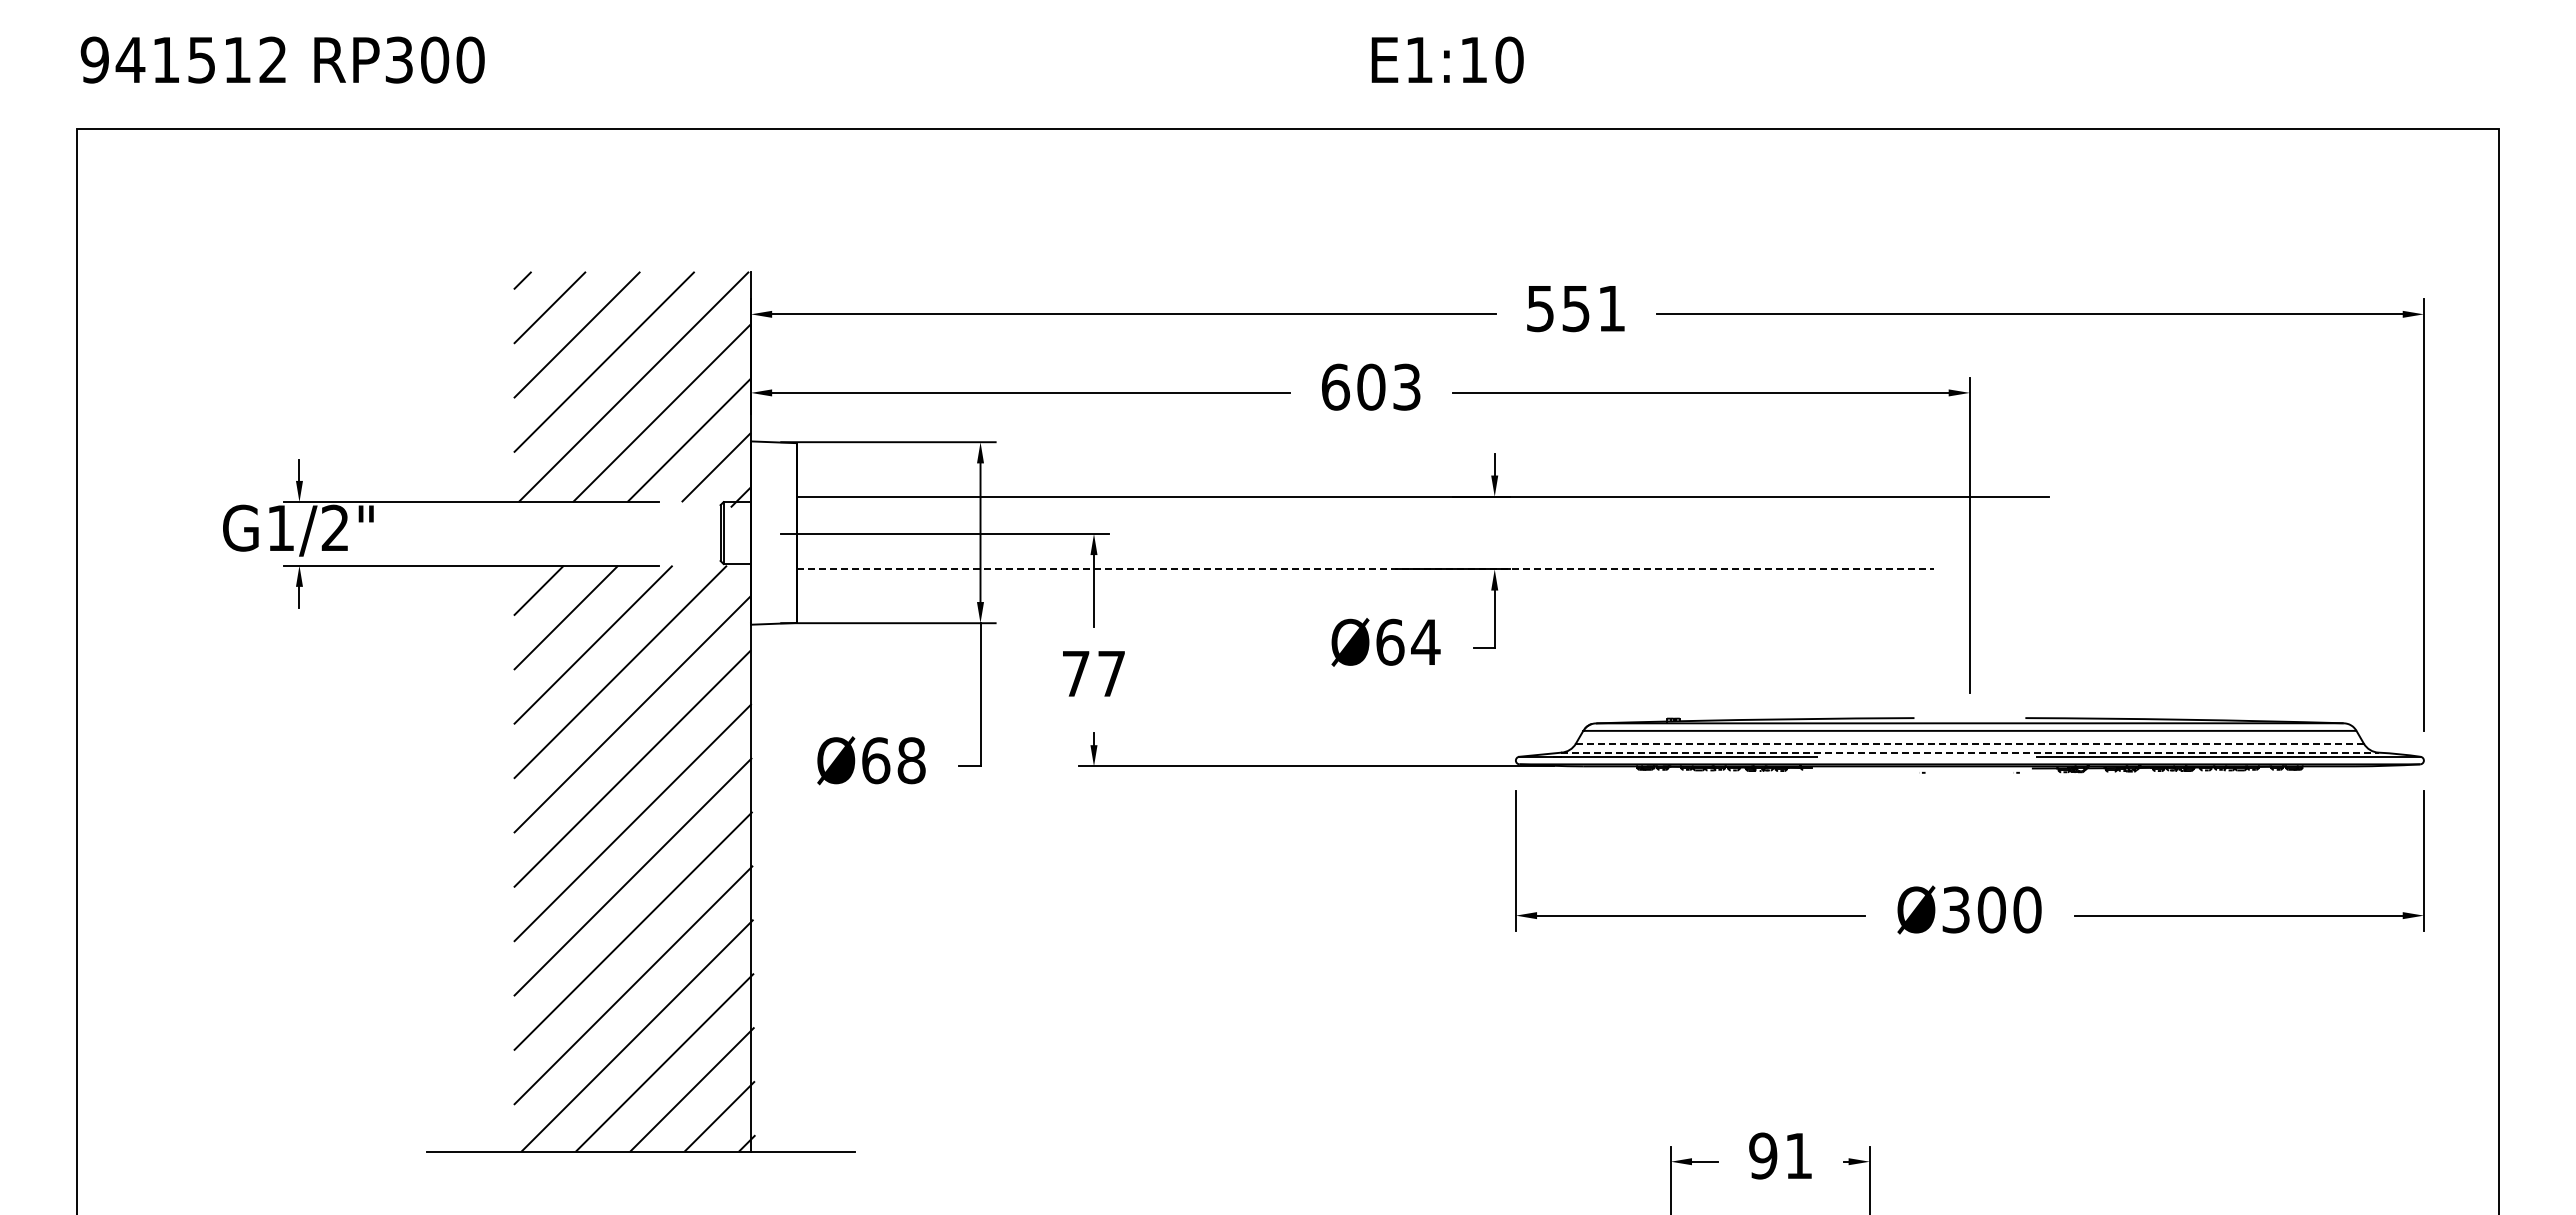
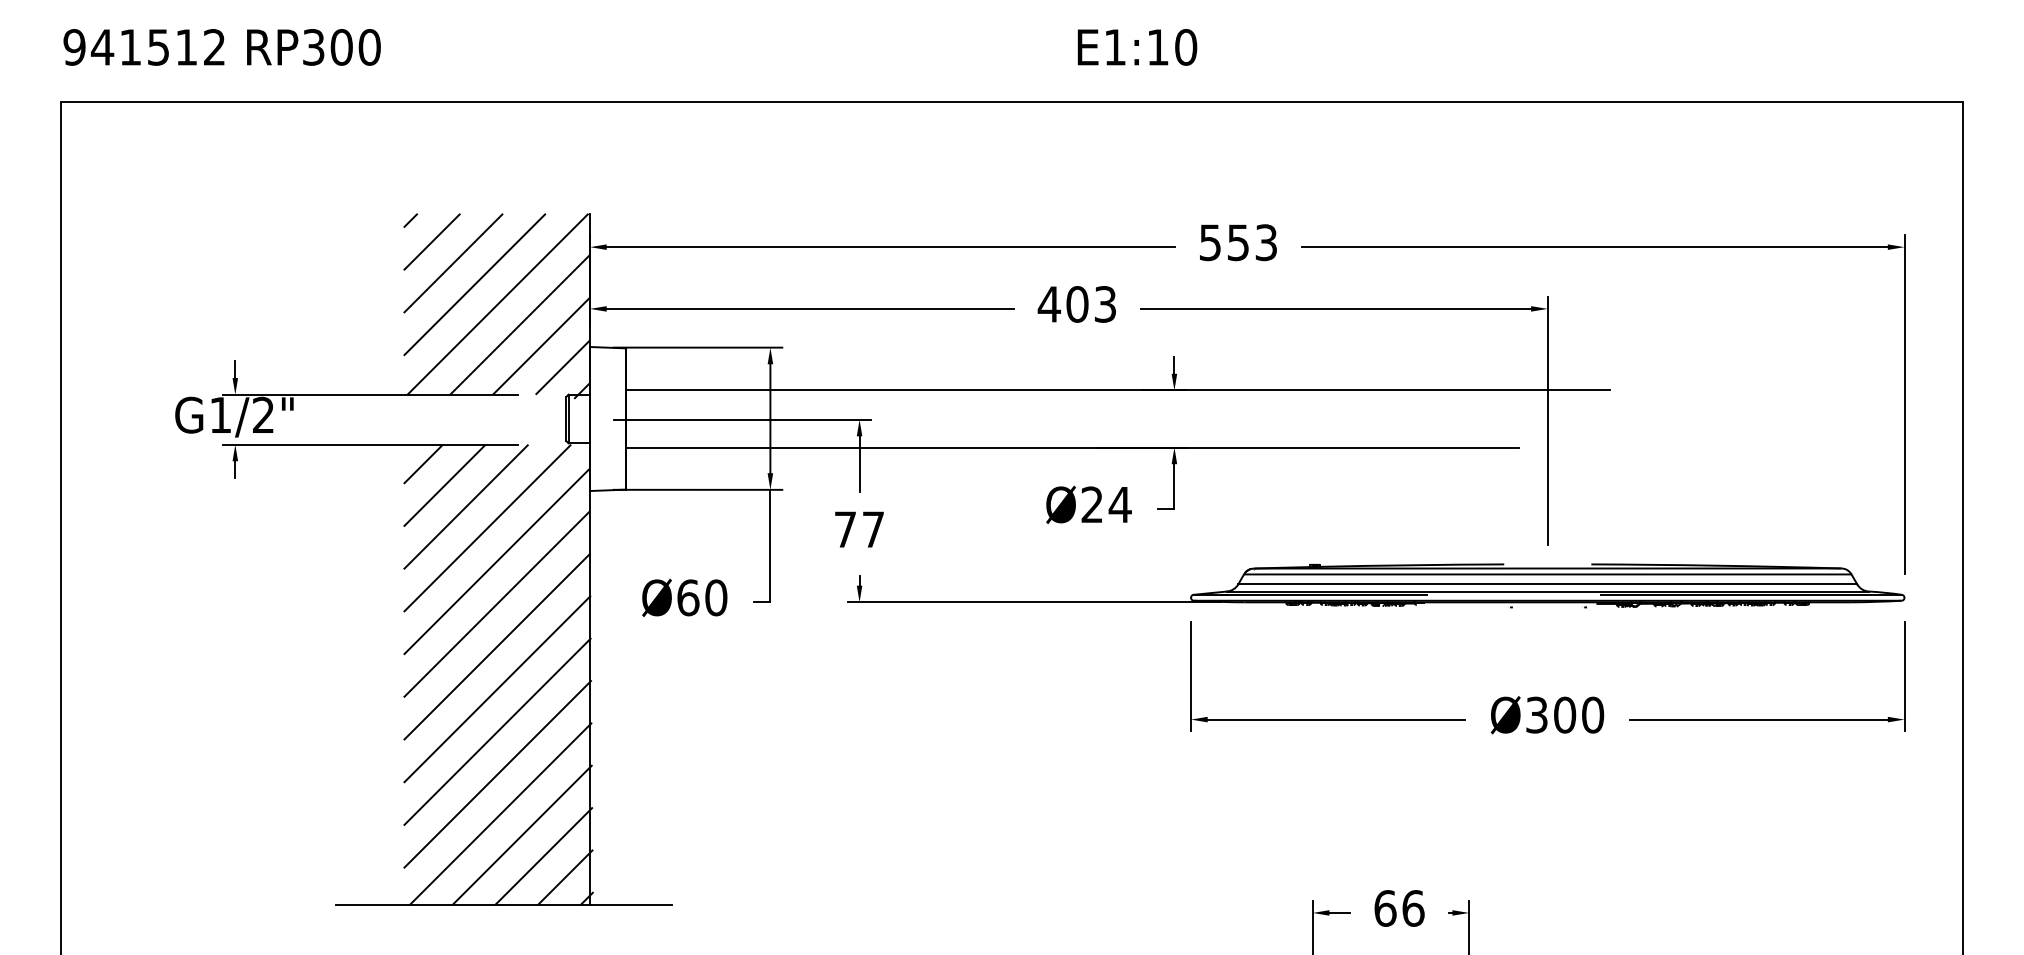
text: (1611, 308) -> (1266, 242), 551 -> 553
text: (1335, 386) -> (1049, 303), 603 -> 403
line: (1365, 569) -> (1072, 447), dashed -> solid
text: (1390, 641) -> (1092, 504), Ø64 -> Ø24
line: (1969, 743) -> (1547, 584), dashed -> solid
line: (1969, 752) -> (1547, 591), dashed -> solid
text: (911, 760) -> (716, 597), Ø68 -> Ø60
text: (1781, 1155) -> (1399, 908), 91 -> 66

